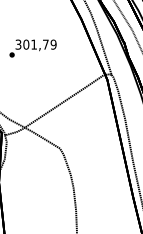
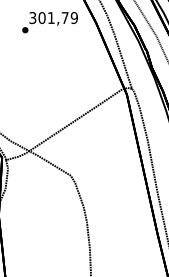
text: (32, 48) -> (49, 22), moved

